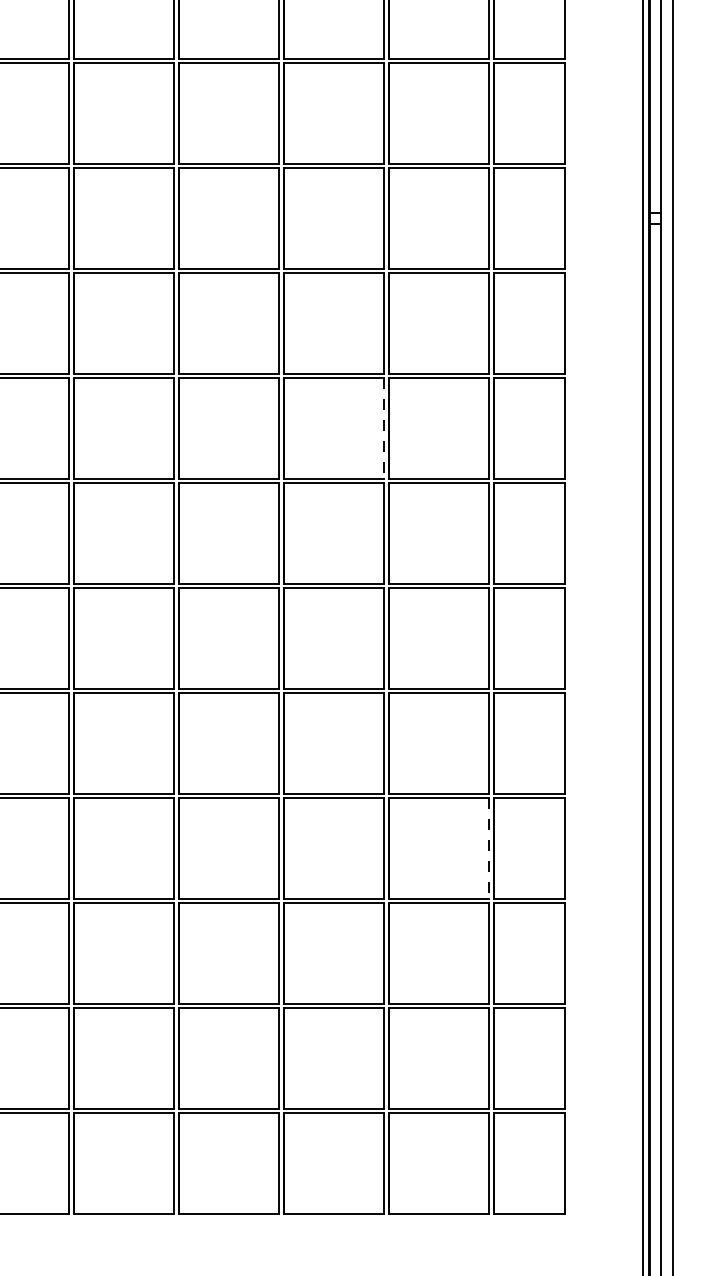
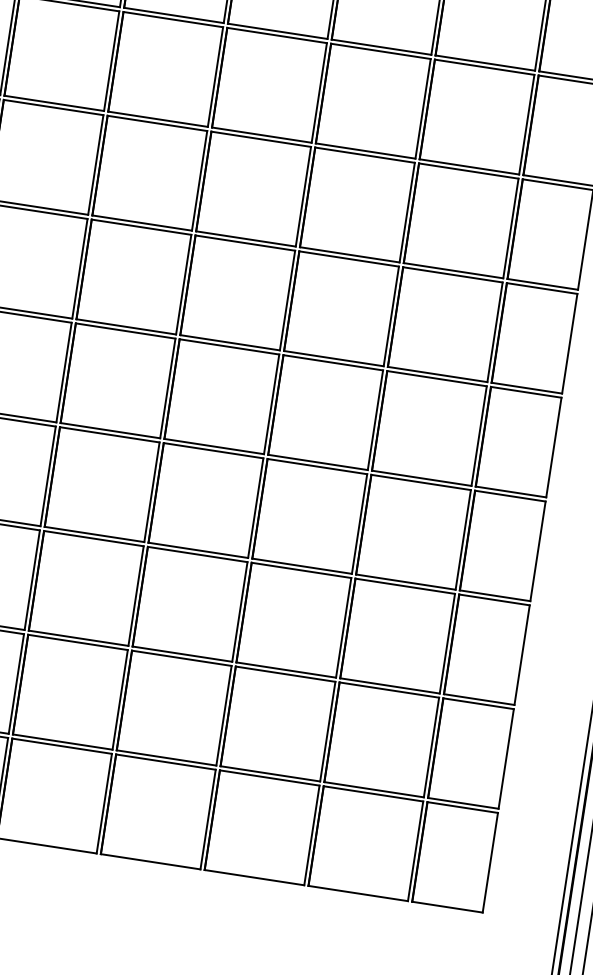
line: (384, 428) -> (423, 108), dashed -> solid
line: (489, 848) -> (463, 539), dashed -> solid

